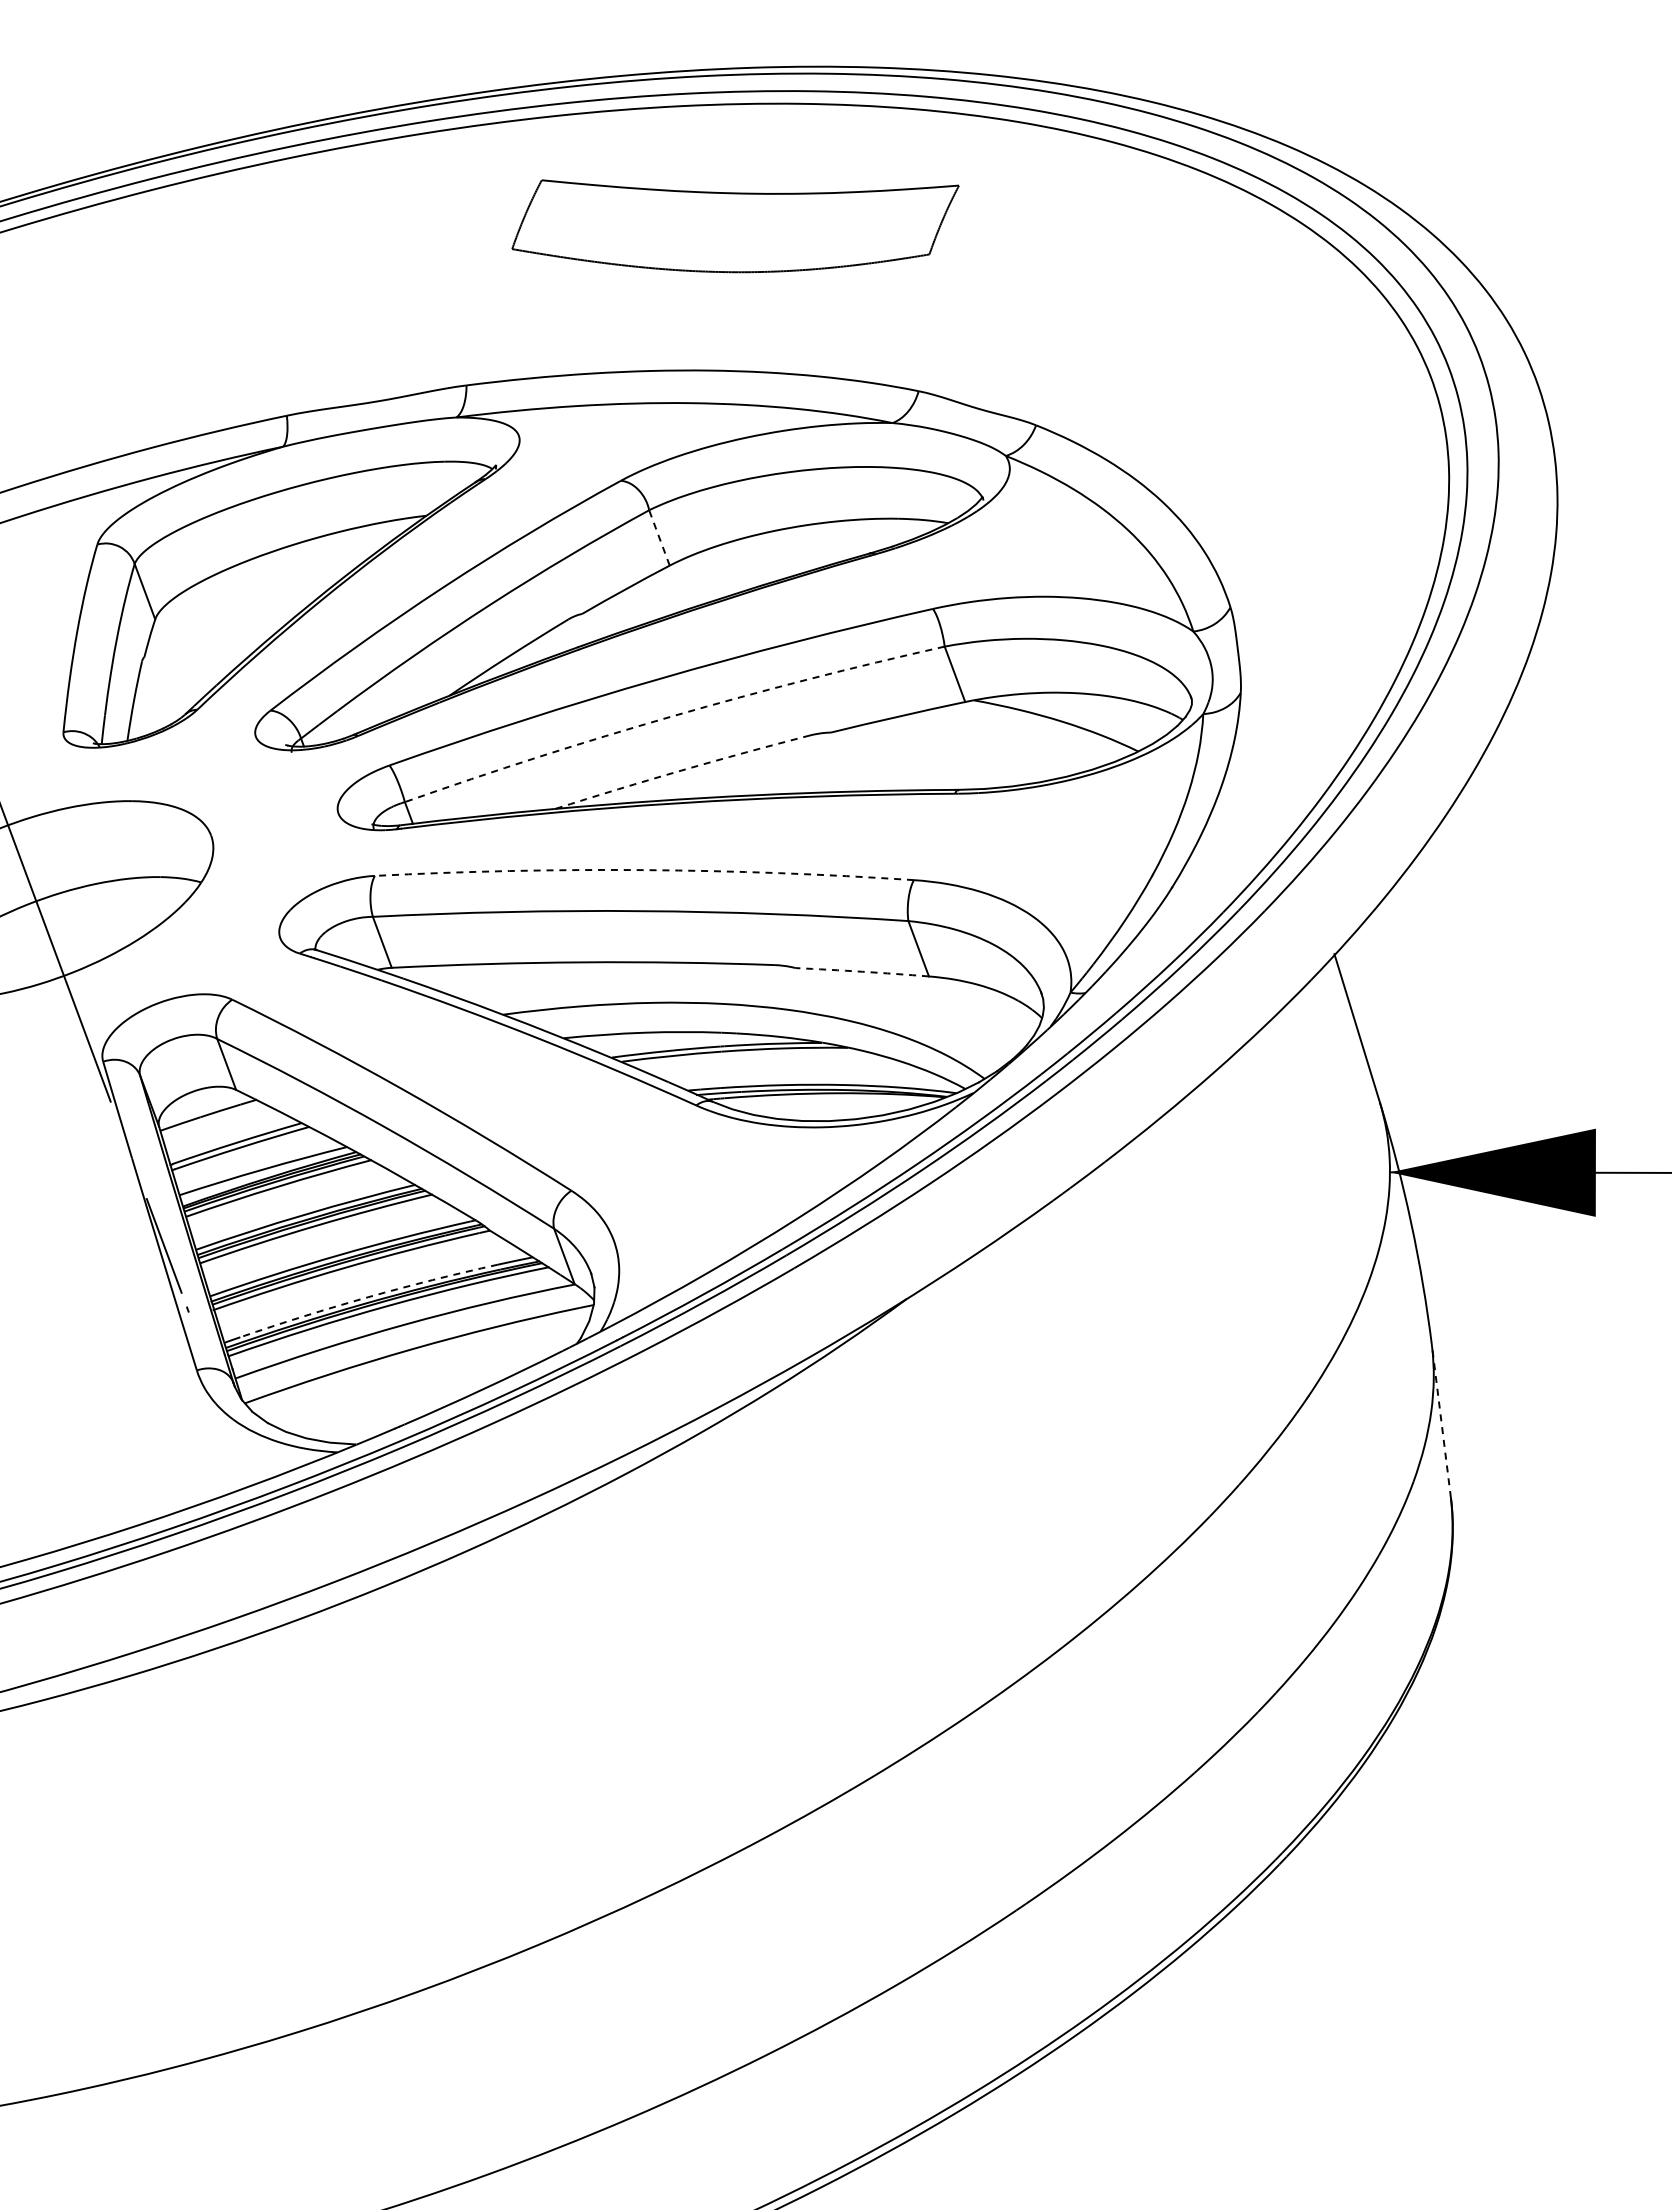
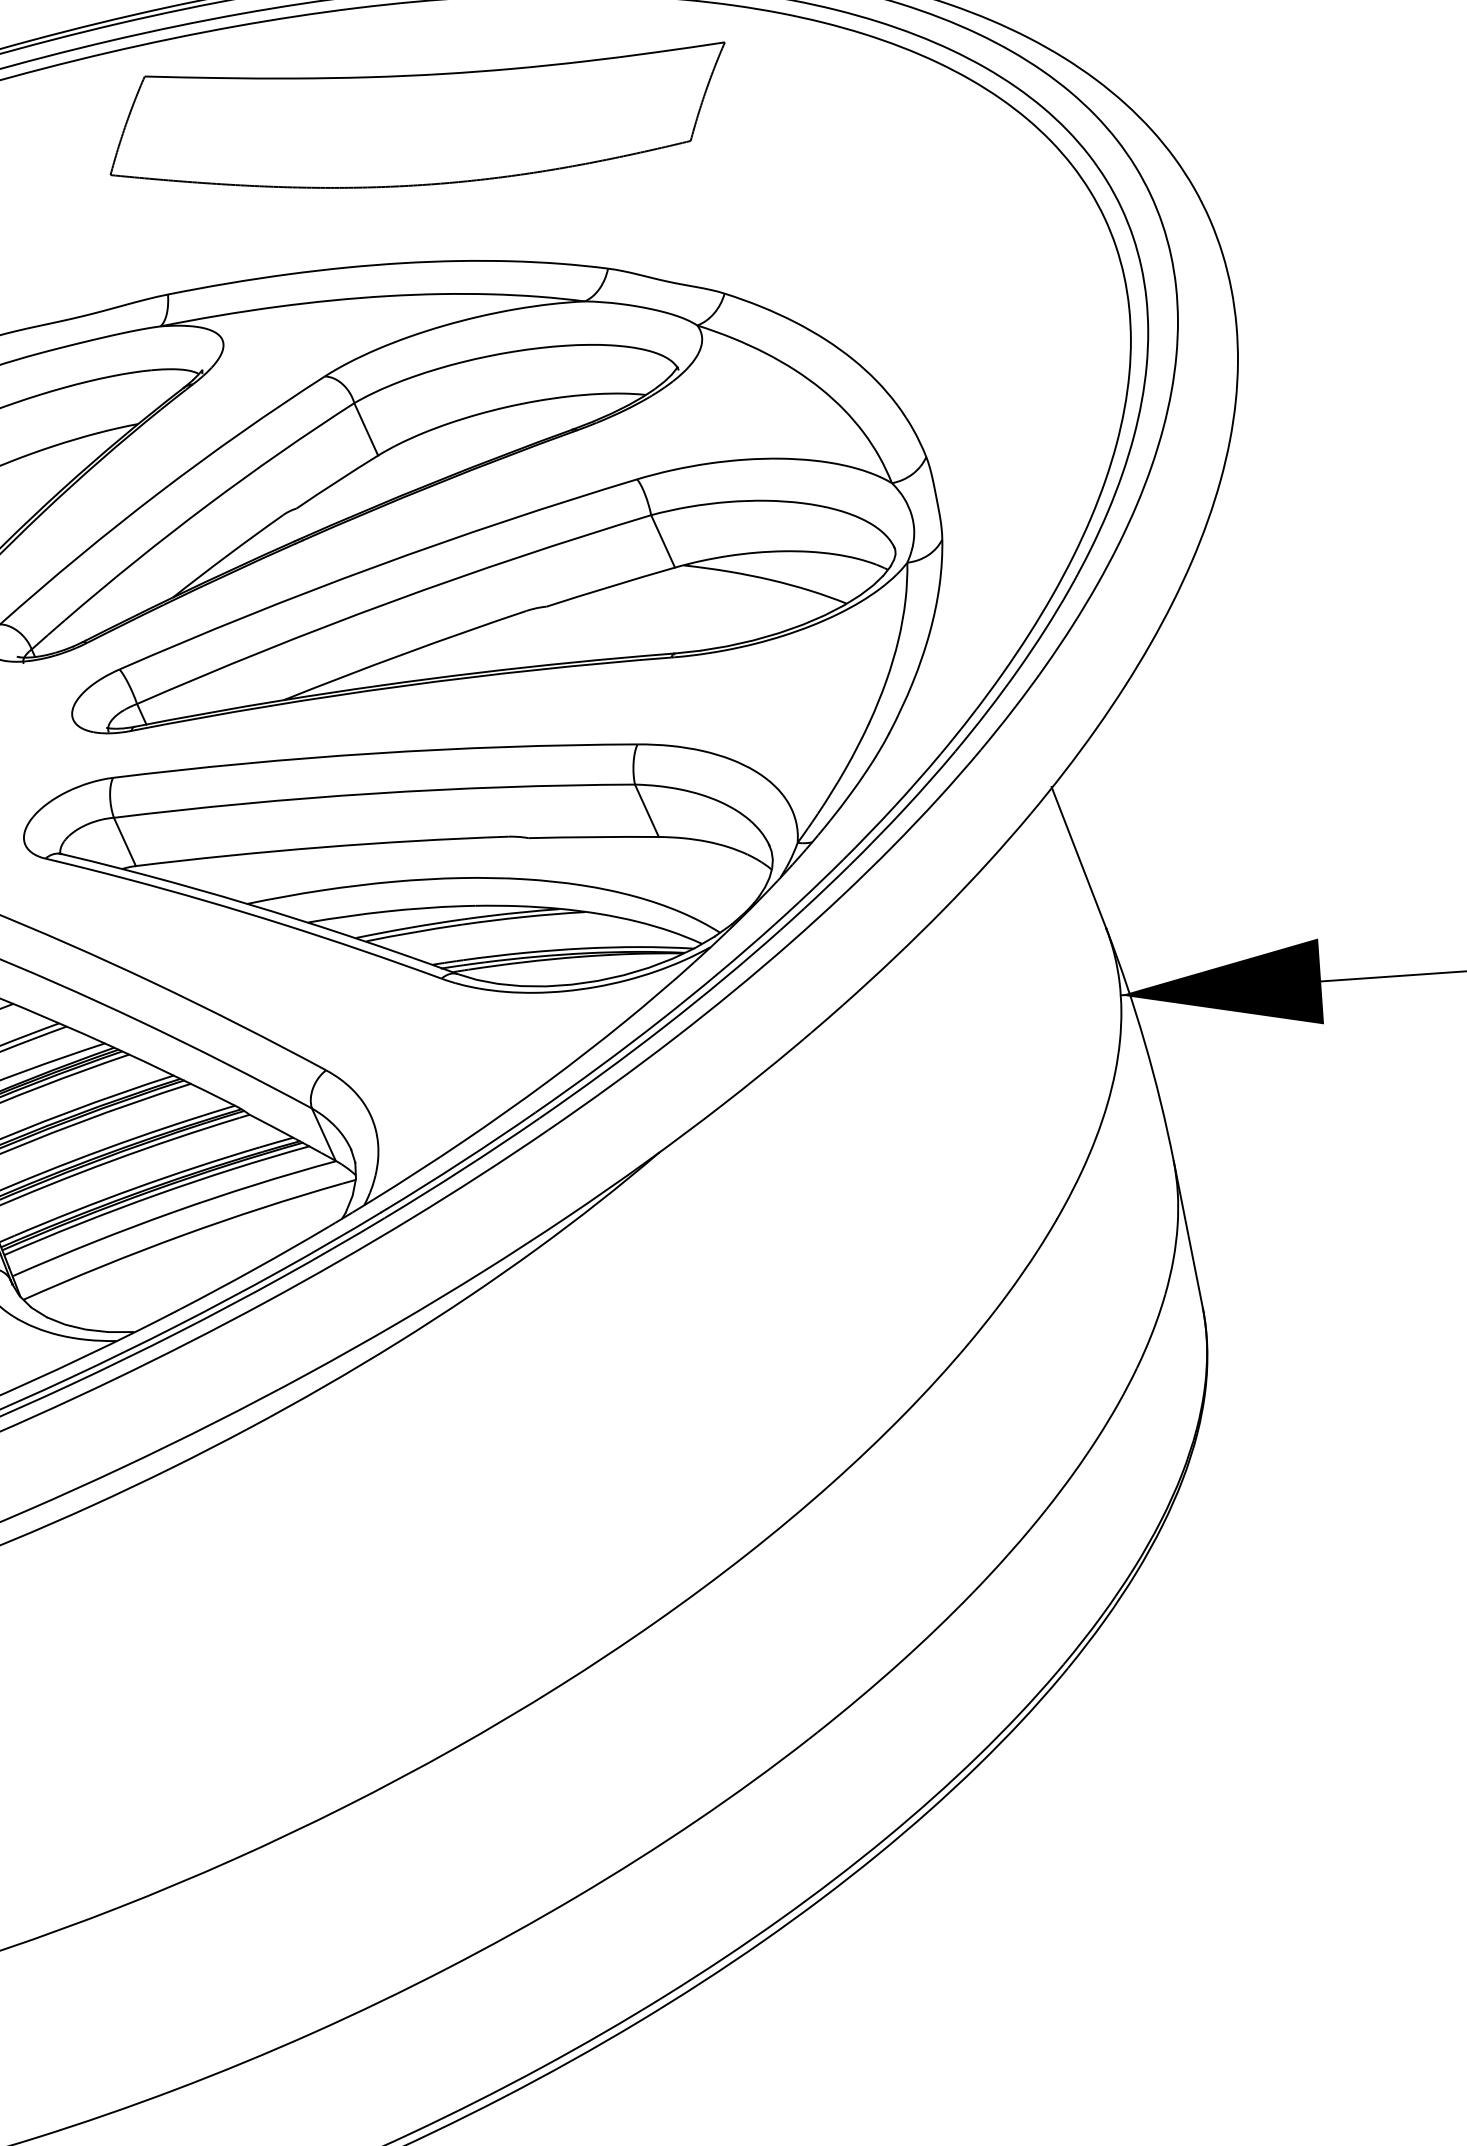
part: (735, 225) -> (418, 120), size x1.43
line: (659, 537) -> (366, 428), dashed -> solid
arc: (672, 716) -> (391, 602), dashed -> solid
arc: (681, 770) -> (403, 653), dashed -> solid
arc: (644, 870) -> (374, 753), dashed -> solid
arc: (862, 971) -> (593, 836), dashed -> solid
arc: (368, 1297) -> (136, 1188), dashed -> solid
line: (1441, 1421) -> (1188, 1234), dashed -> solid

